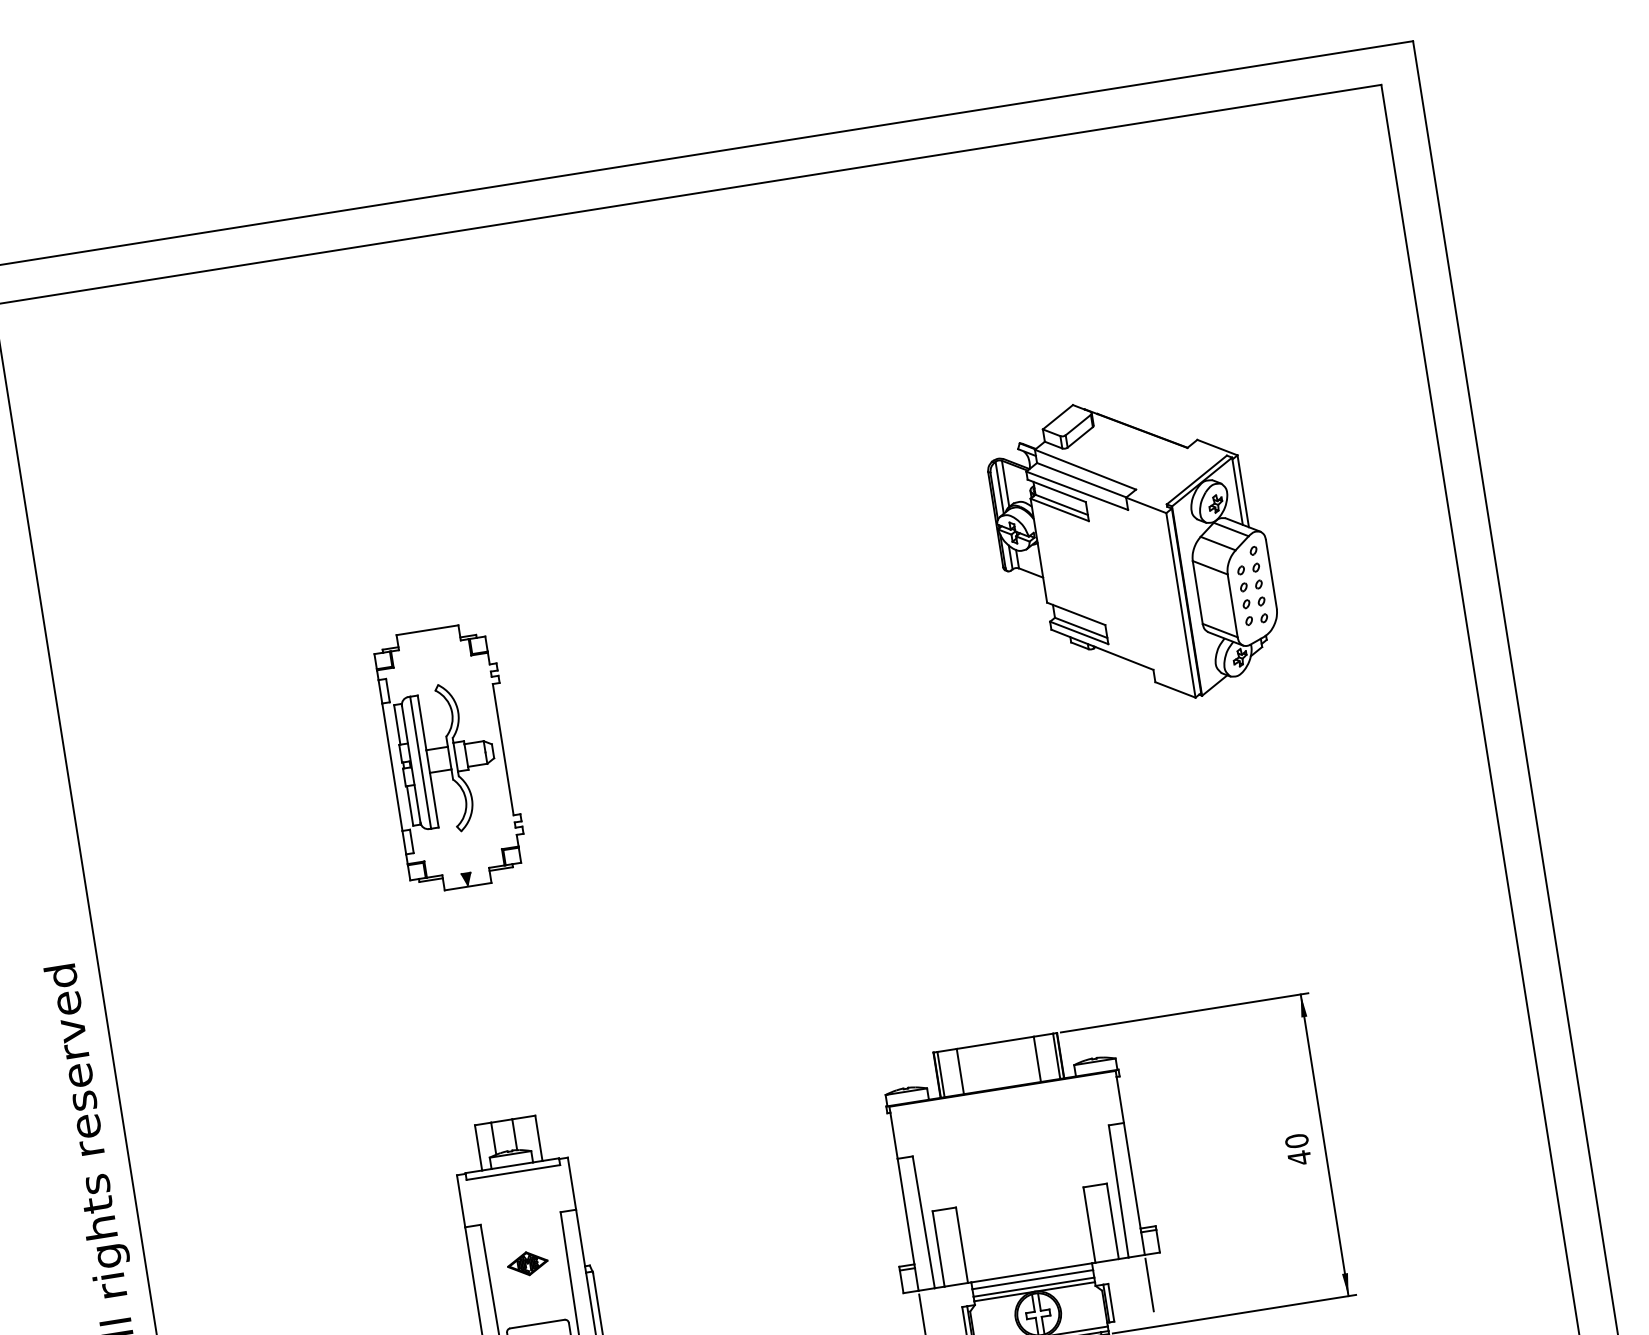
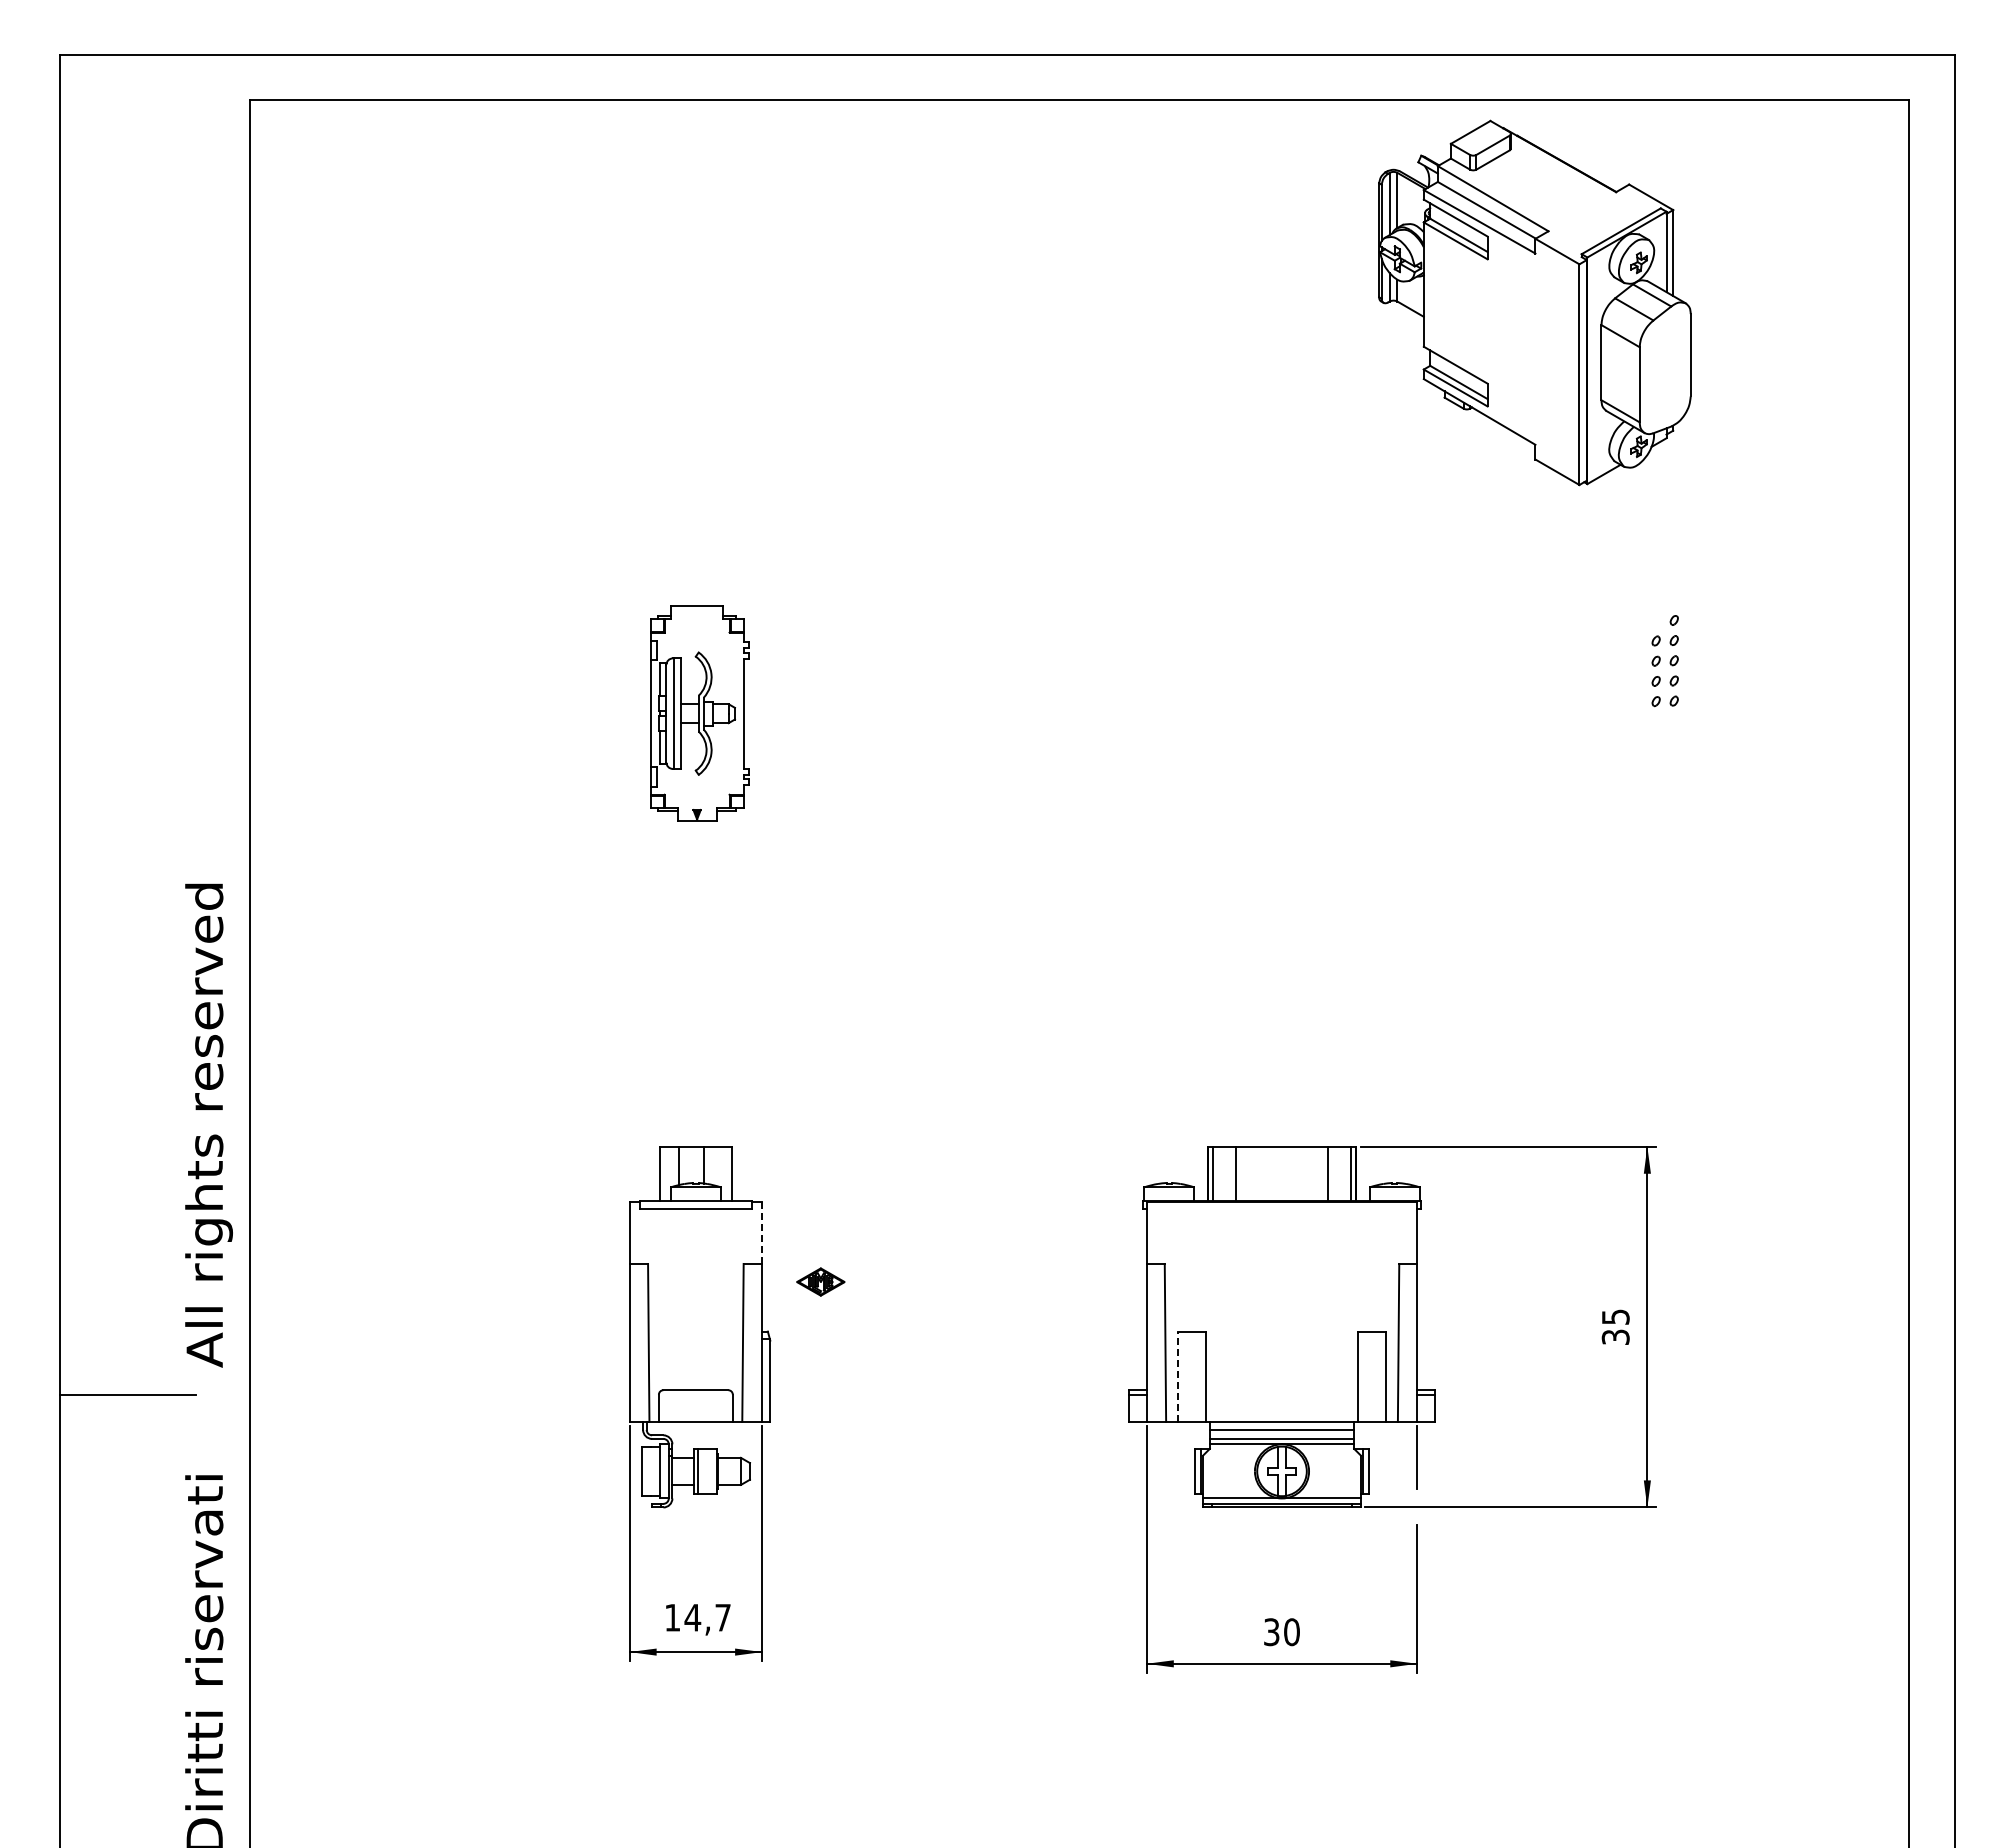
part: (1133, 551) -> (1534, 302), moved
part: (450, 757) -> (699, 713), size x0.7
text: (1298, 1149) -> (1615, 1327), 40 -> 35
line: (572, 1183) -> (762, 1232), solid -> dashed
line: (938, 1248) -> (1177, 1376), solid -> dashed
part: (527, 1263) -> (820, 1281), moved

